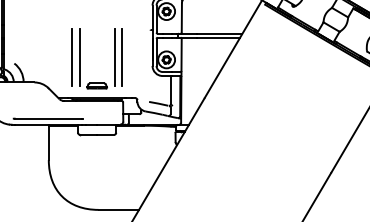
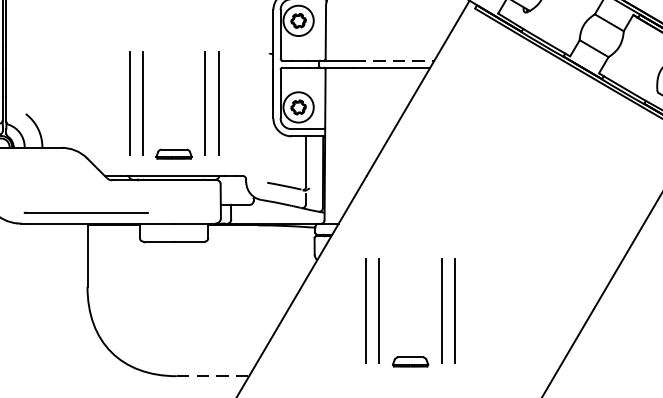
line: (219, 33) -> (393, 60), solid -> dashed
part: (212, 174) -> (380, 312), added
line: (119, 209) -> (214, 375), solid -> dashed

